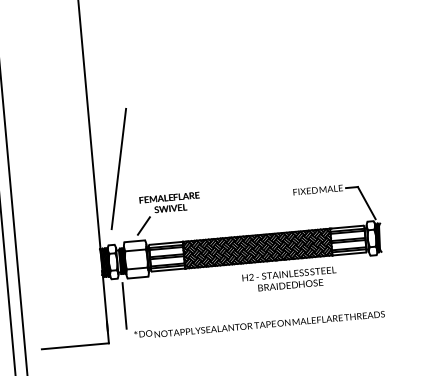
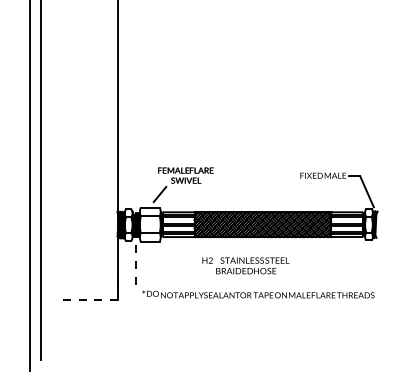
line: (118, 168) -> (141, 139), removed
text: (289, 279) -> (245, 265), moved
line: (124, 305) -> (135, 266), solid -> dashed
line: (74, 346) -> (86, 299), solid -> dashed

